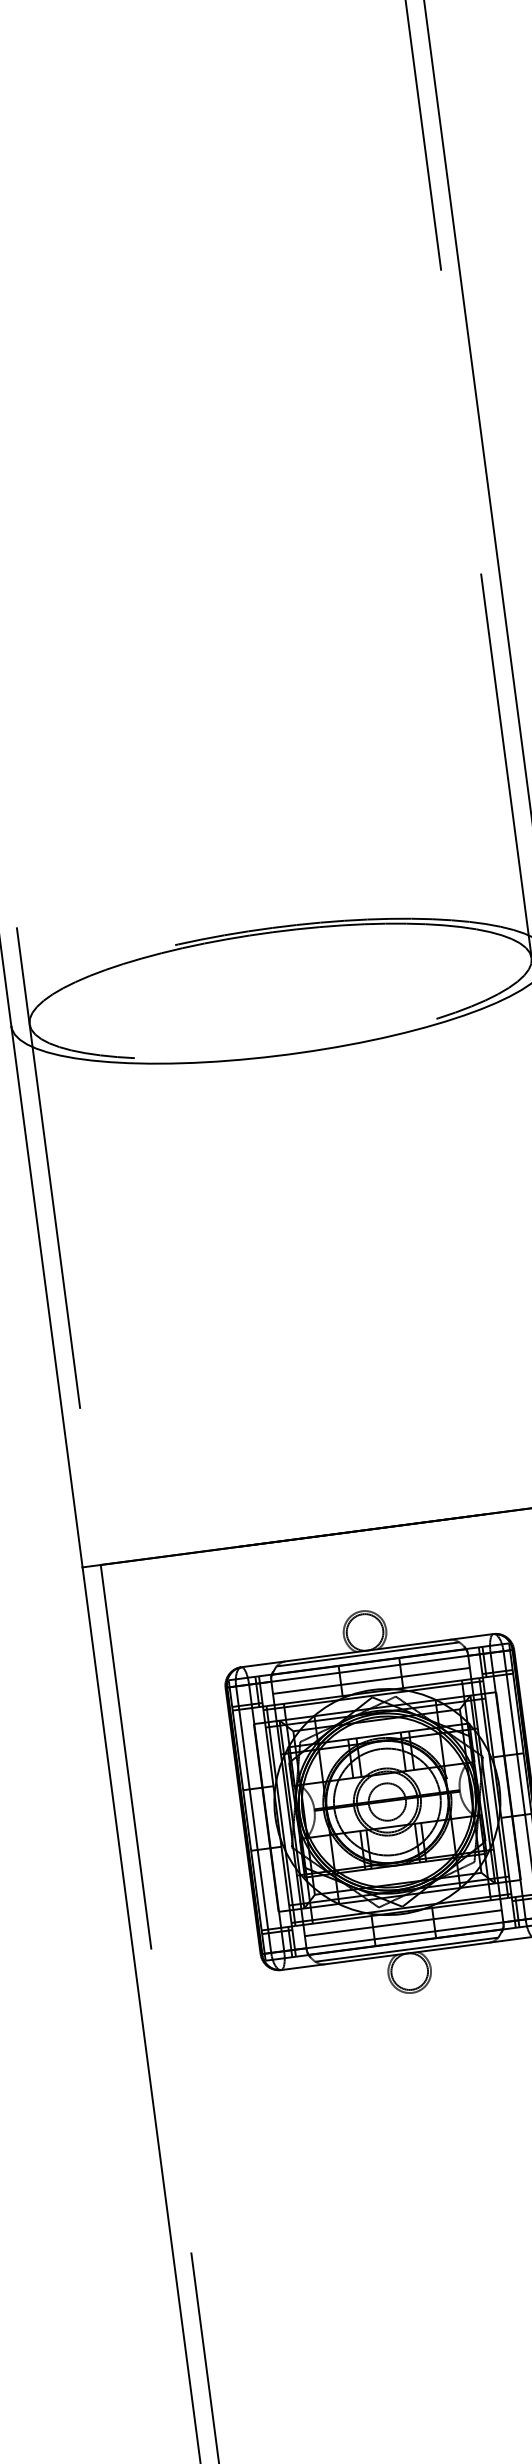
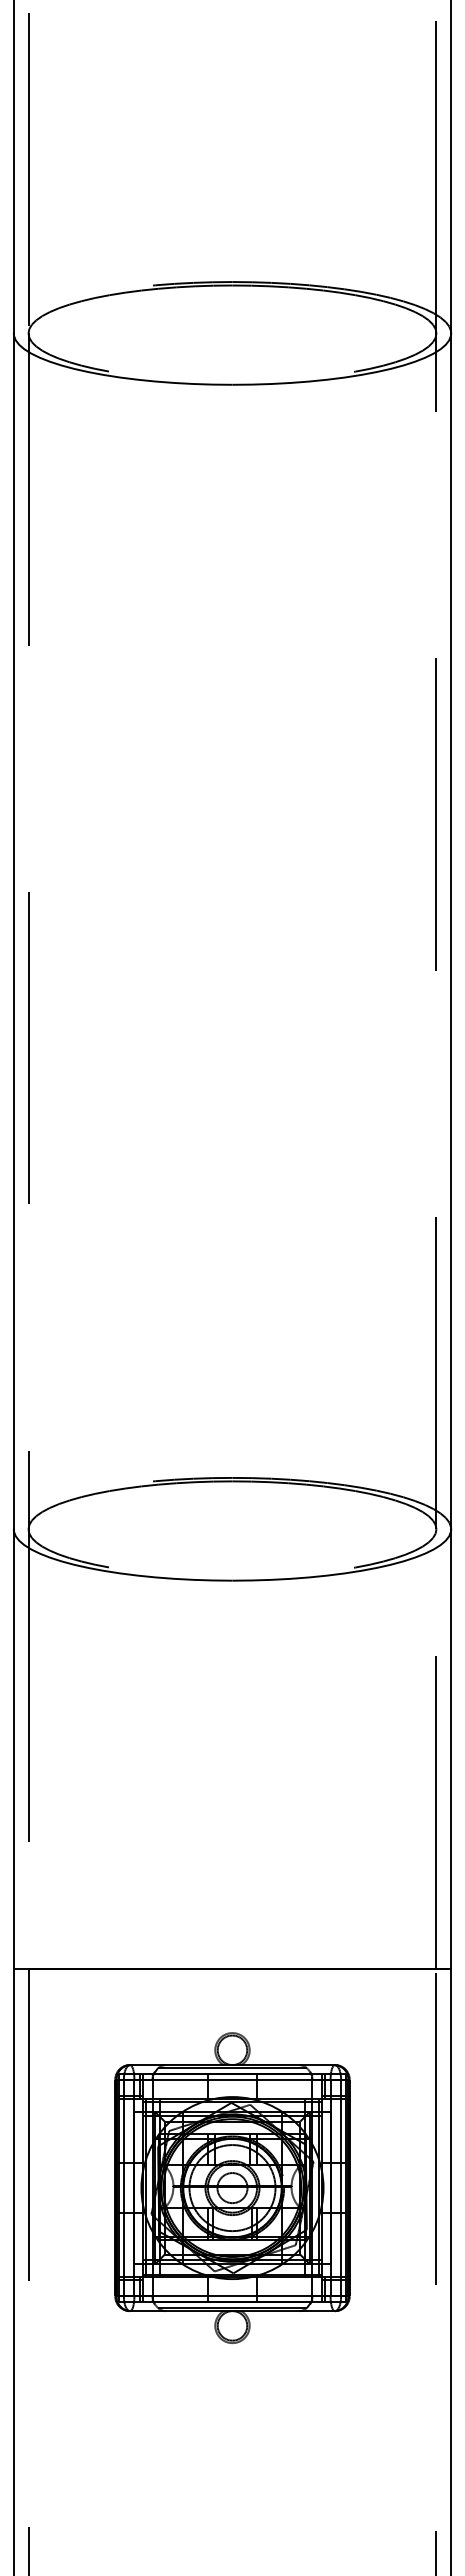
line: (371, 1680) -> (232, 2089), removed
line: (403, 1923) -> (232, 2286), removed

